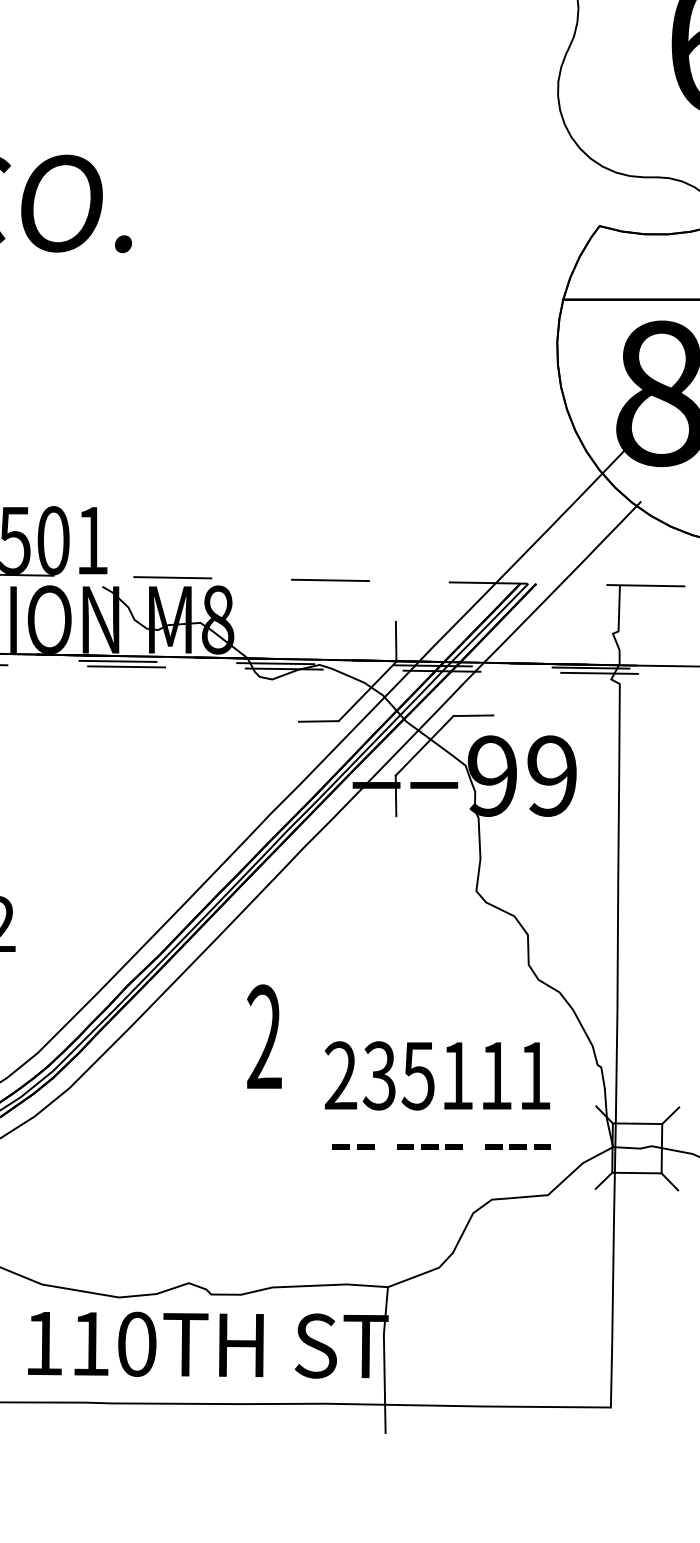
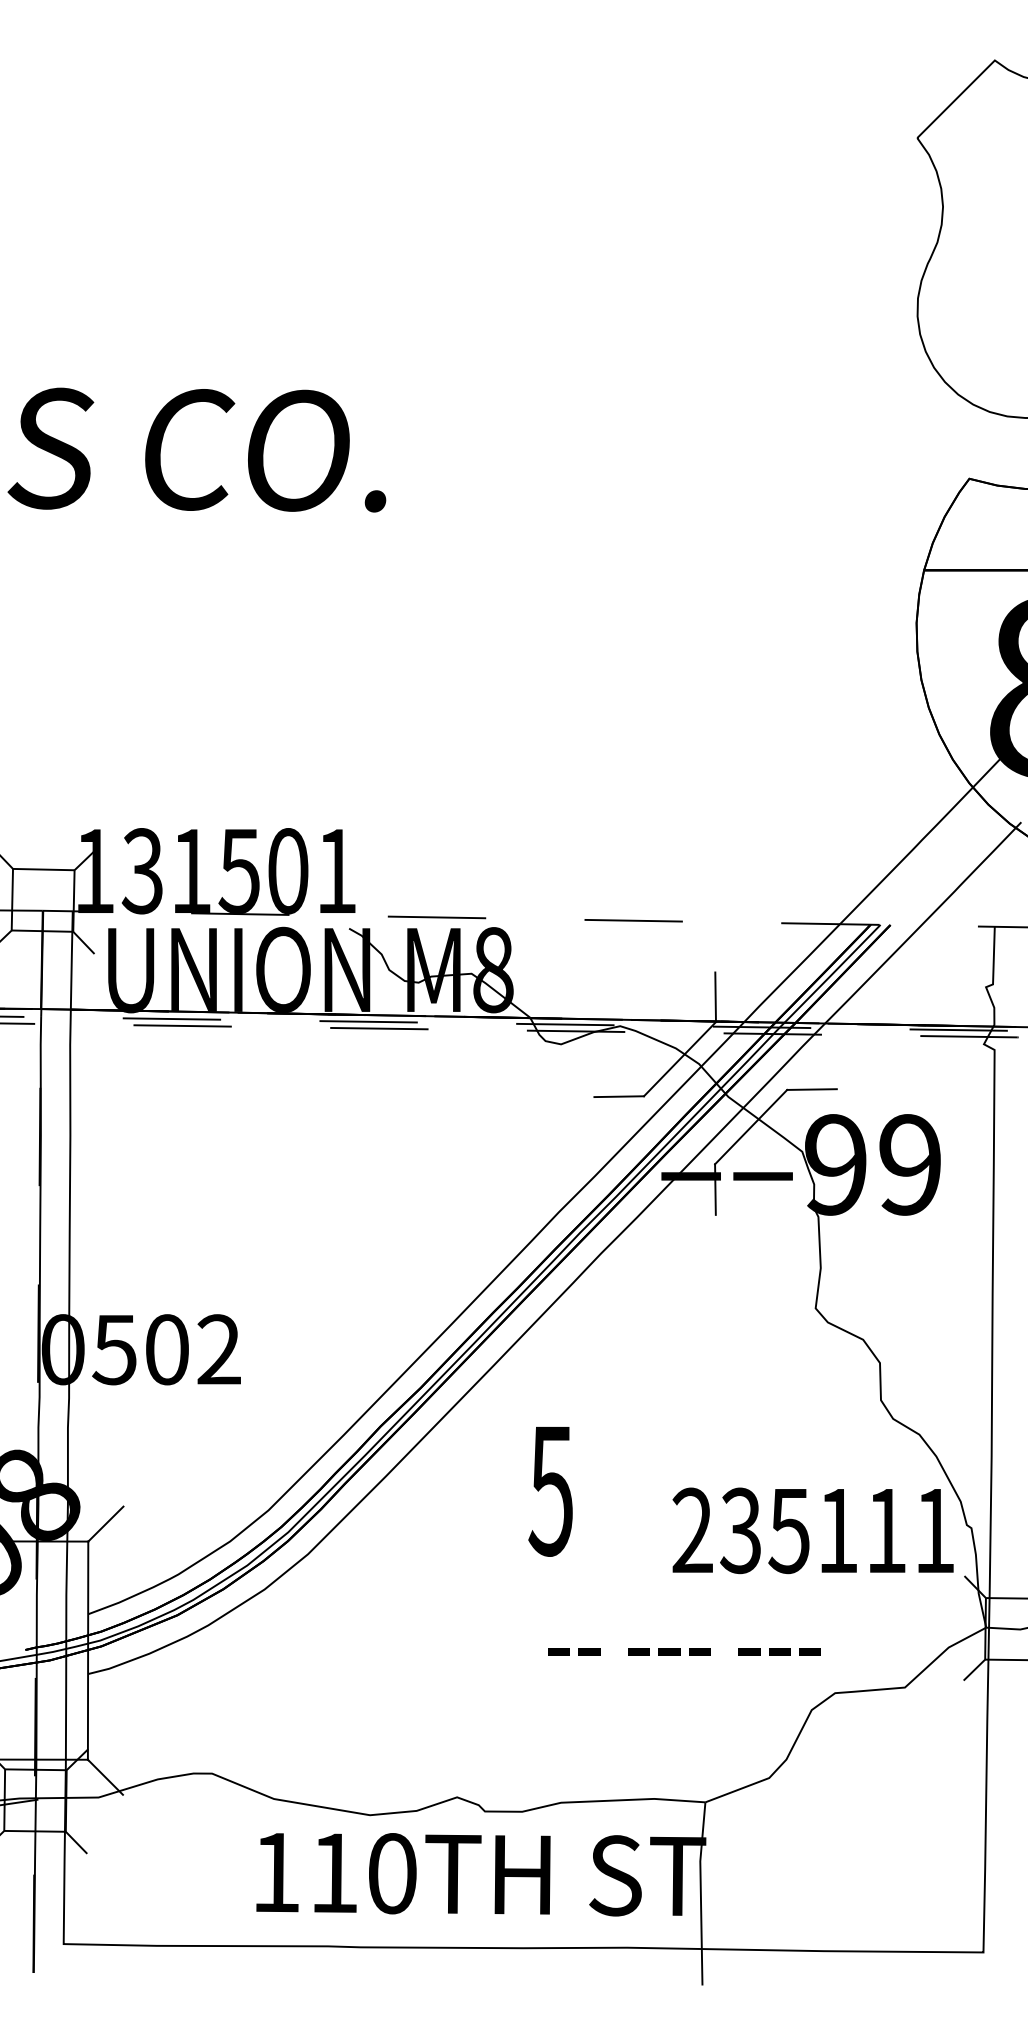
text: (263, 1037) -> (550, 1490), 2 -> 5
text: (436, 1075) -> (812, 1530), moved
text: (441, 1147) -> (684, 1651), moved

